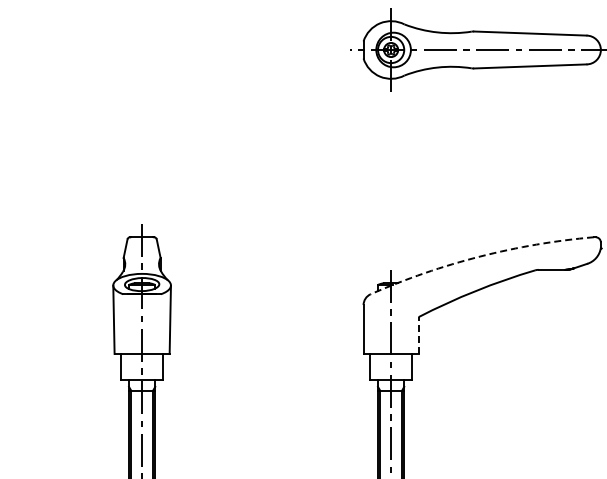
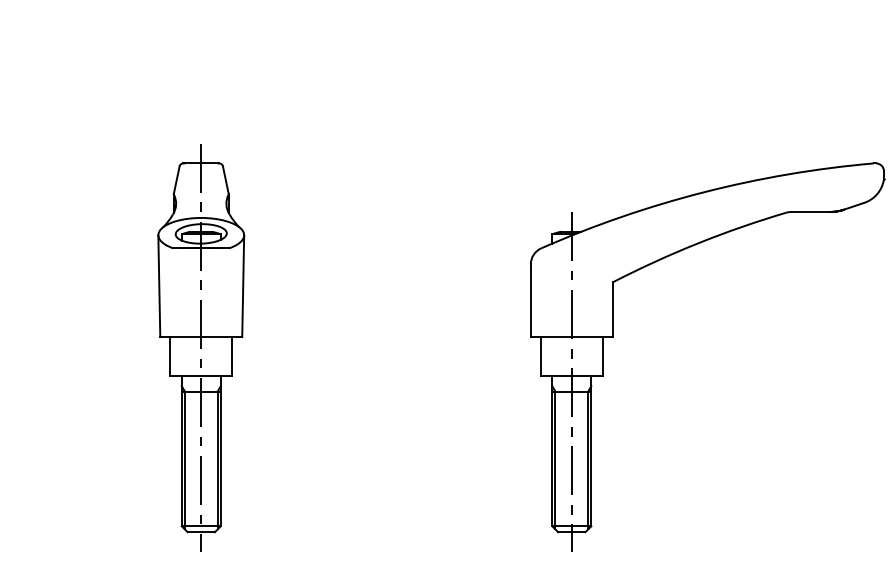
arc: (479, 256) -> (703, 192), dashed -> solid
line: (418, 335) -> (612, 309), dashed -> solid

